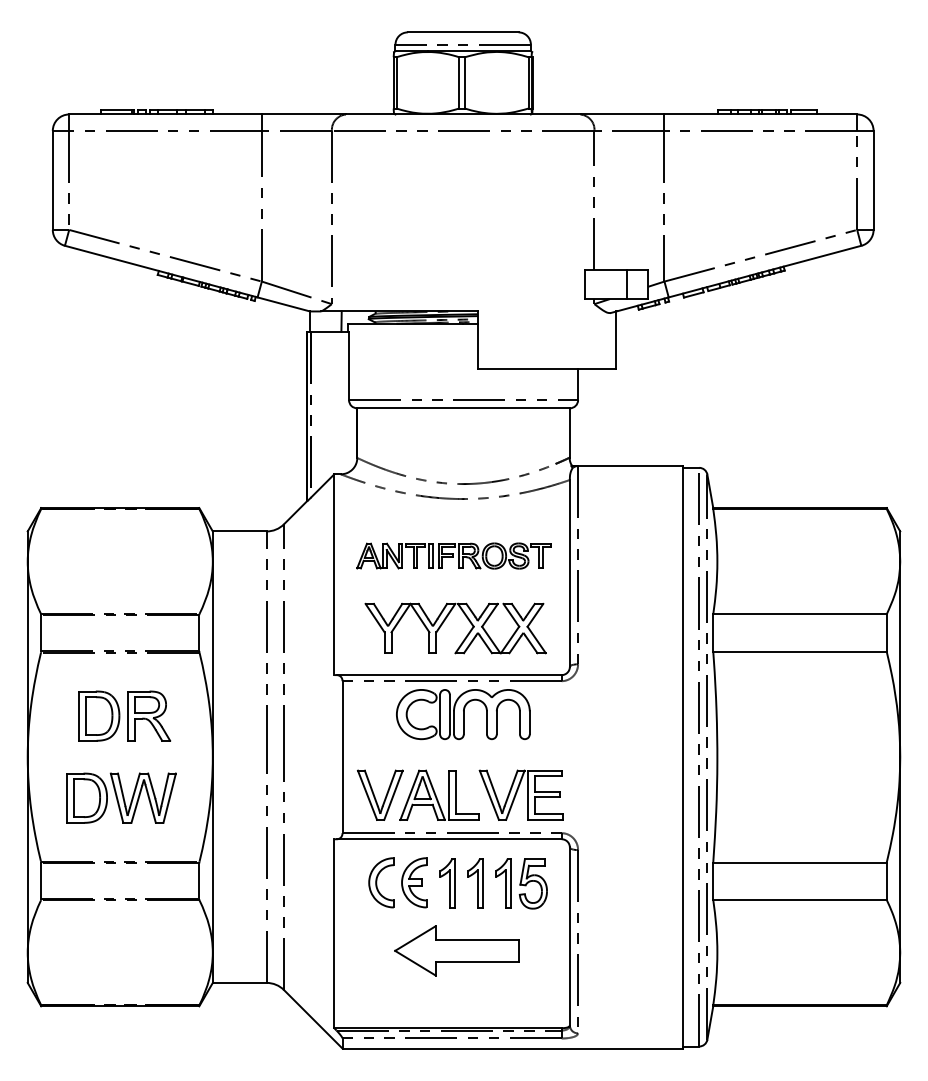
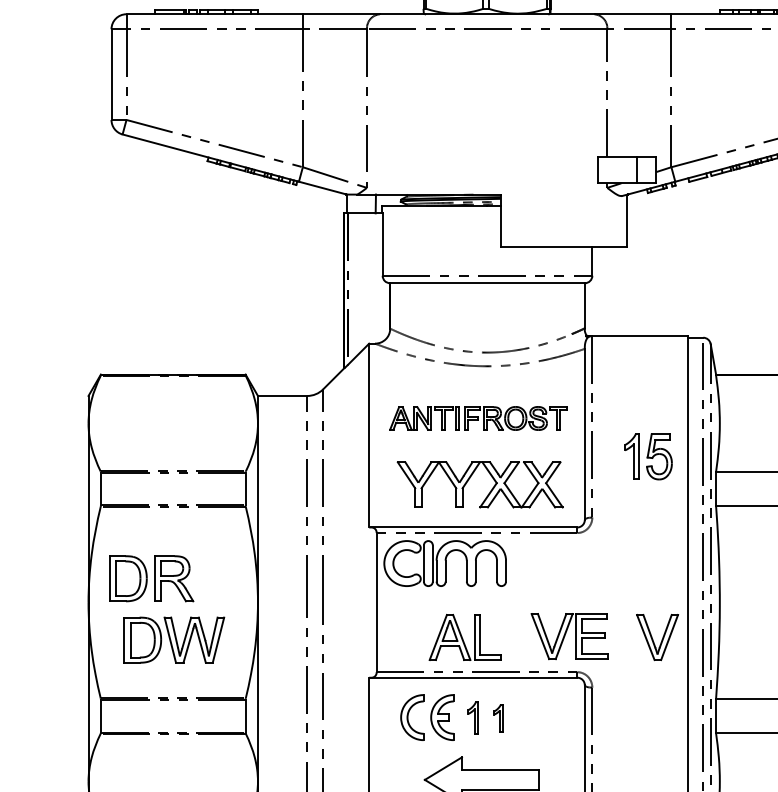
part: (463, 714) -> (445, 563), moved
part: (124, 715) -> (151, 578), moved
part: (380, 794) -> (657, 636), moved
part: (520, 794) -> (568, 635), moved
part: (447, 883) -> (472, 718), size x0.7
part: (475, 883) -> (498, 718), size x0.6
part: (521, 883) -> (648, 456), moved

